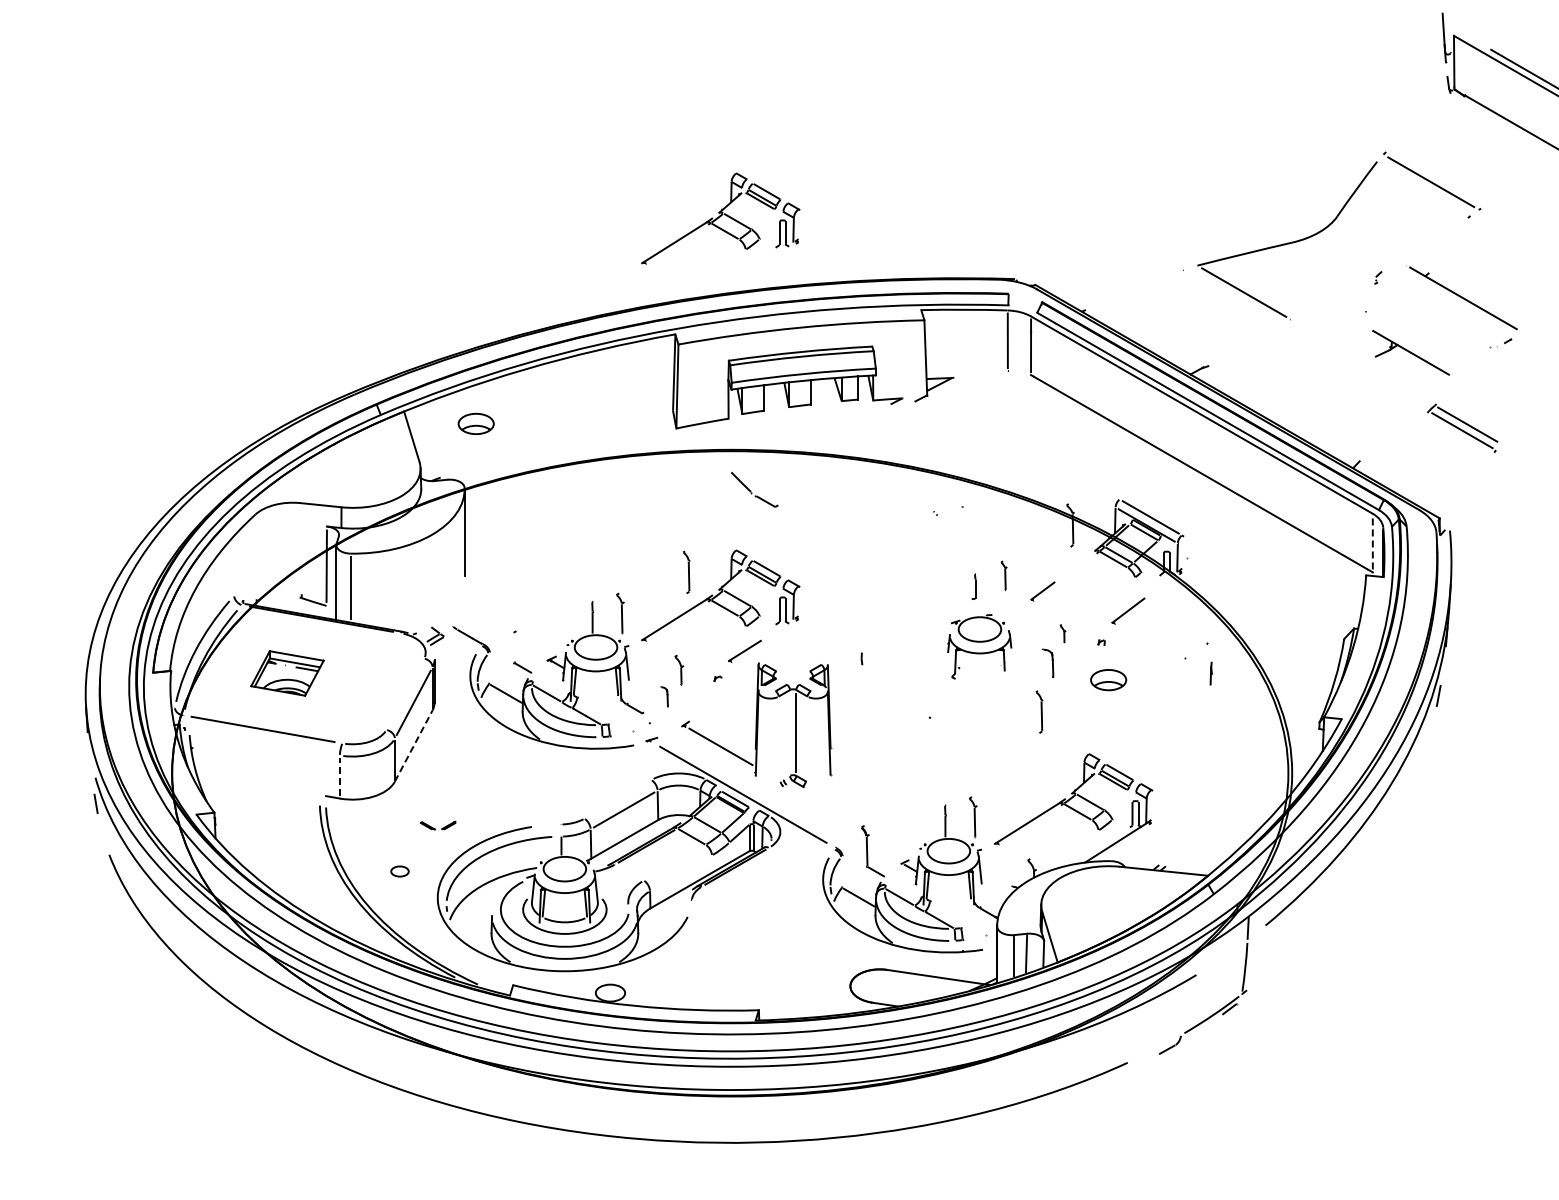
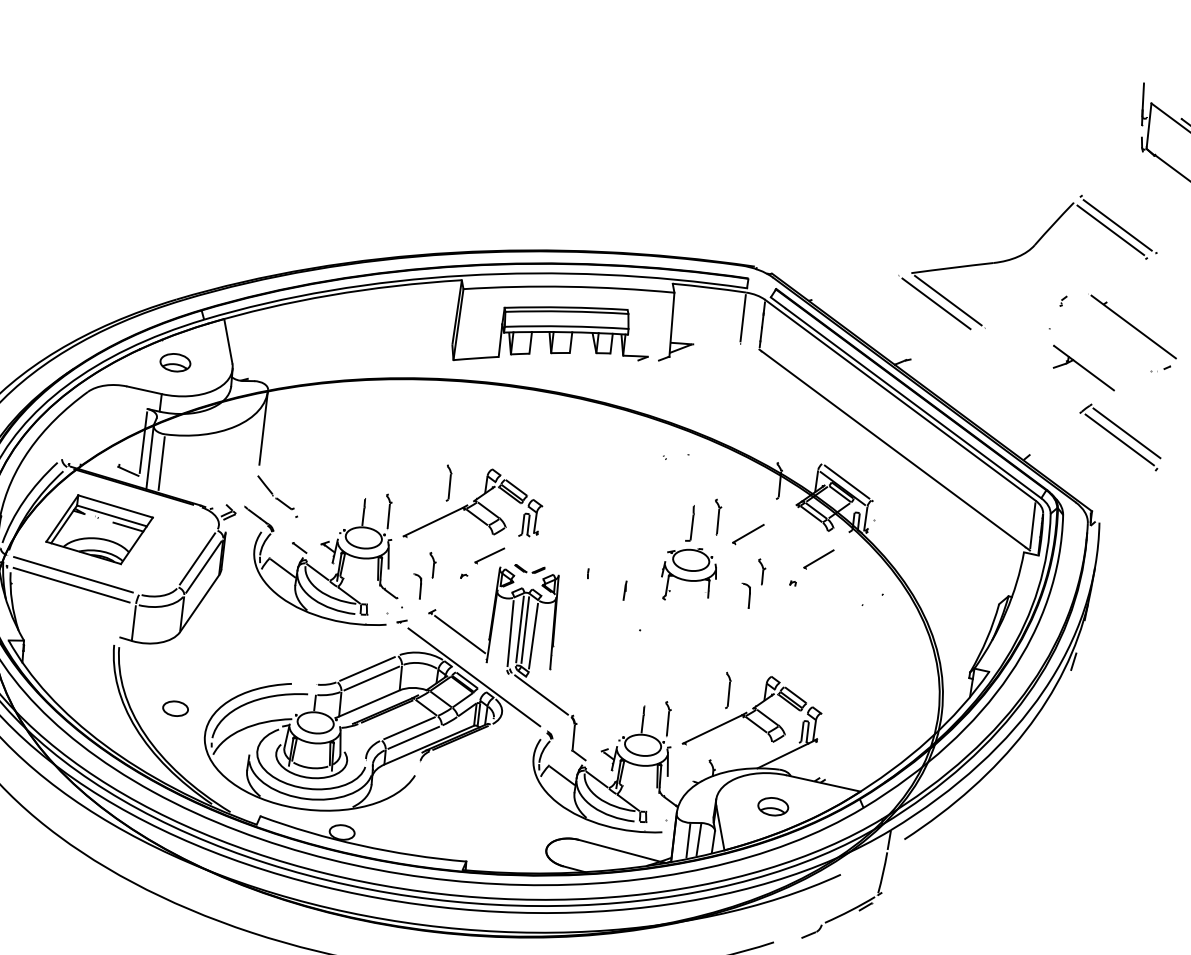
line: (1423, 188) -> (1110, 229), added
part: (720, 218) -> (511, 186), removed
line: (1230, 297) -> (936, 303), added
part: (475, 423) -> (174, 362), moved
part: (1462, 428) -> (1120, 437), size x1.43
part: (754, 489) -> (275, 492), moved
line: (1372, 542) -> (1032, 525), dashed -> solid
part: (1003, 575) -> (716, 516), size x1.43
part: (973, 586) -> (689, 523), size x1.67
part: (1042, 591) -> (747, 534), size x1.43
part: (1062, 633) -> (760, 571), size x1.67
part: (287, 673) -> (99, 529), size x1.67
line: (1210, 673) -> (624, 590), moved
part: (1108, 680) -> (773, 807), moved
line: (405, 694) -> (197, 559), added
part: (664, 696) -> (417, 586), size x1.43
part: (1039, 711) -> (727, 690), moved
line: (790, 732) -> (520, 629), added
line: (779, 738) -> (510, 633), added
line: (806, 738) -> (533, 635), added
line: (262, 741) -> (71, 584), added
line: (413, 745) -> (199, 603), dashed -> solid
line: (339, 776) -> (133, 622), dashed -> solid
line: (617, 799) -> (367, 668), added
line: (823, 806) -> (541, 695), added
part: (437, 825) -> (529, 569), moved
line: (674, 862) -> (409, 728), added
part: (399, 871) -> (175, 708), size x1.67
line: (680, 873) -> (413, 737), added

